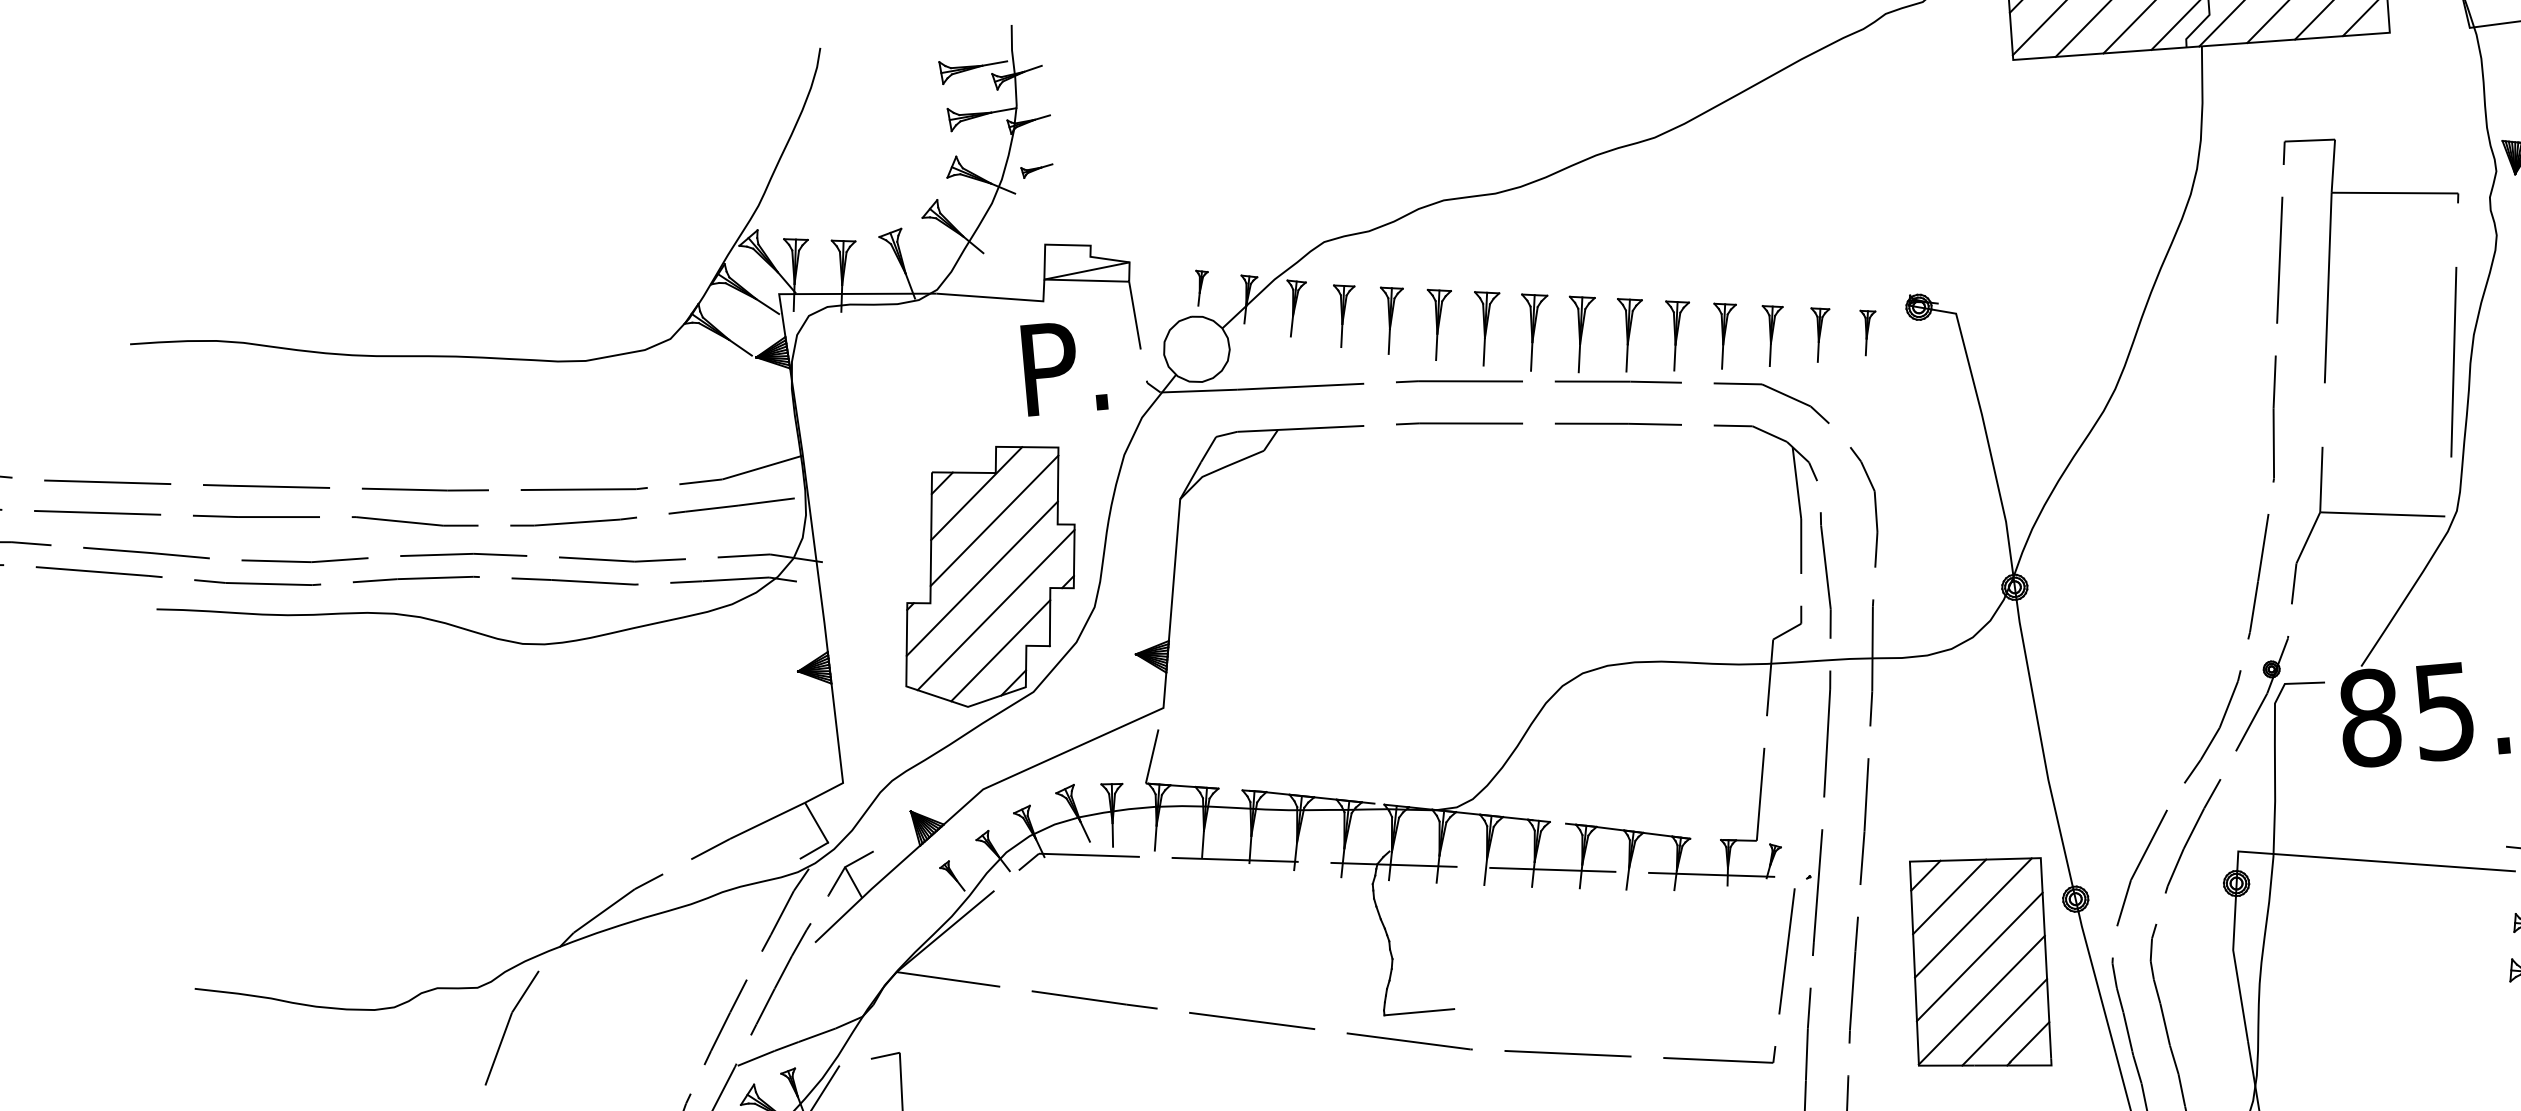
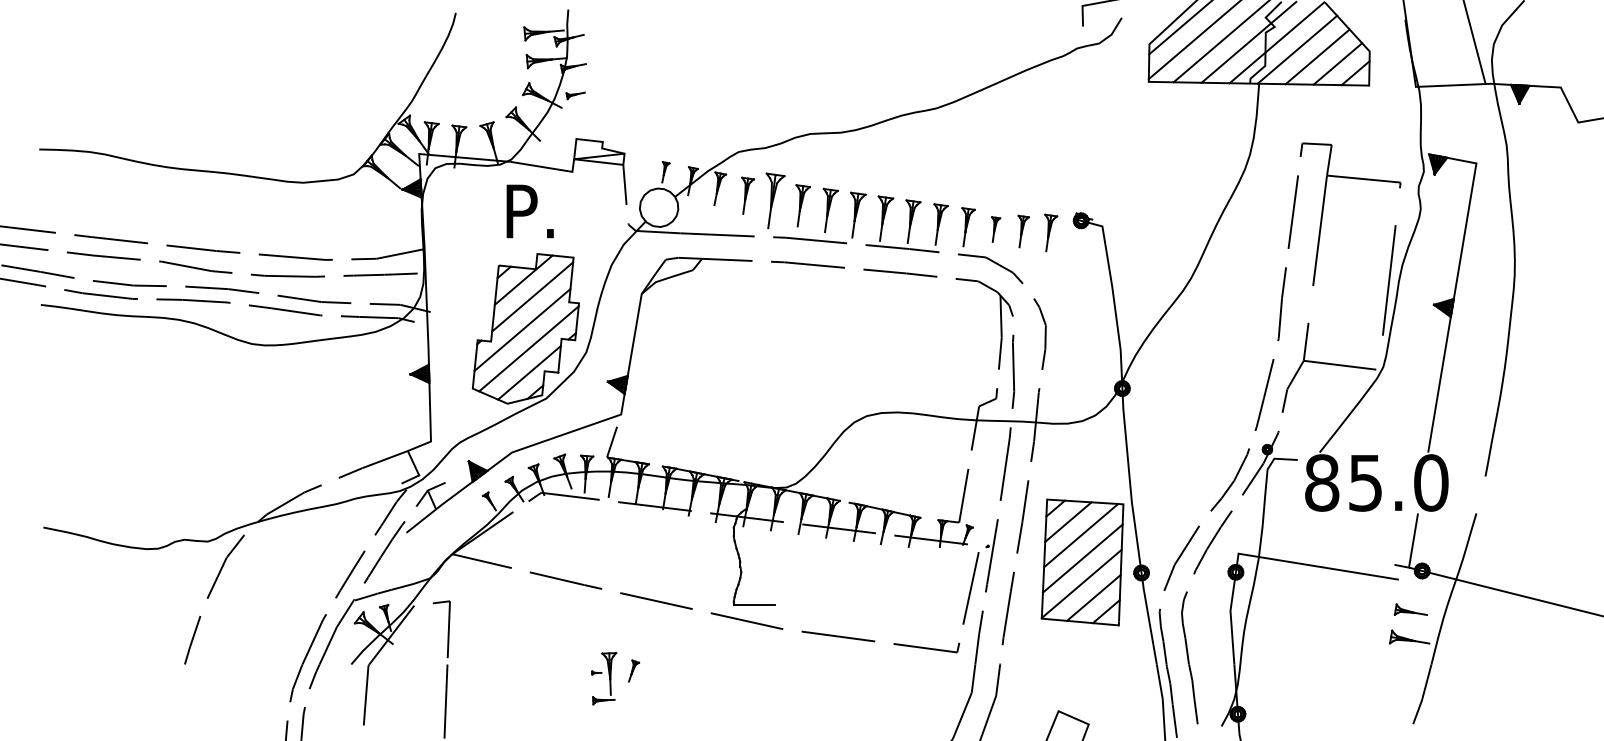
part: (1394, 319) -> (775, 200), size x1.4
part: (1870, 331) -> (1051, 232), size x1.4
part: (1774, 335) -> (995, 229), size x0.7
text: (1063, 367) -> (529, 211), moved
part: (1979, 963) -> (1082, 562), moved

